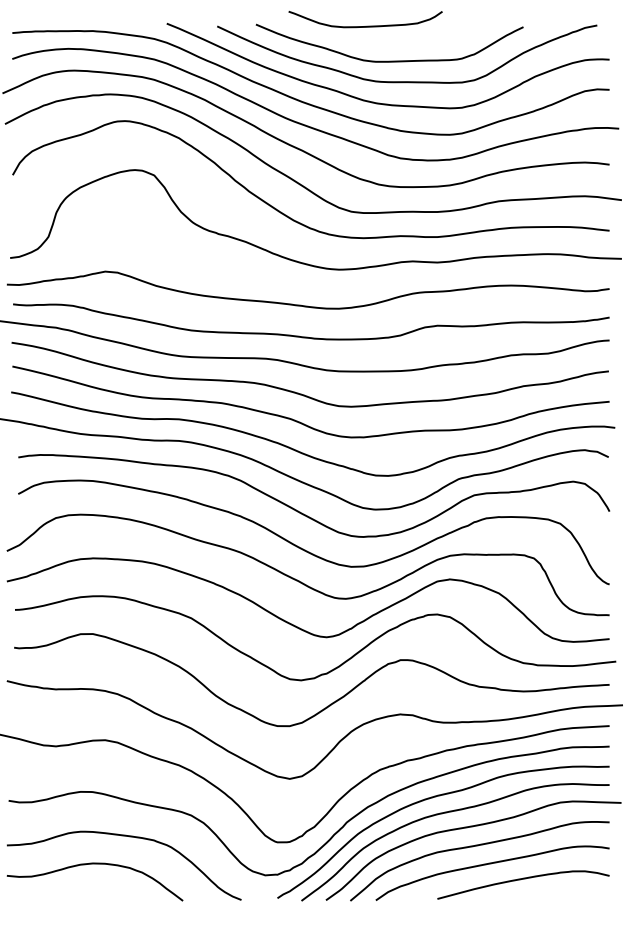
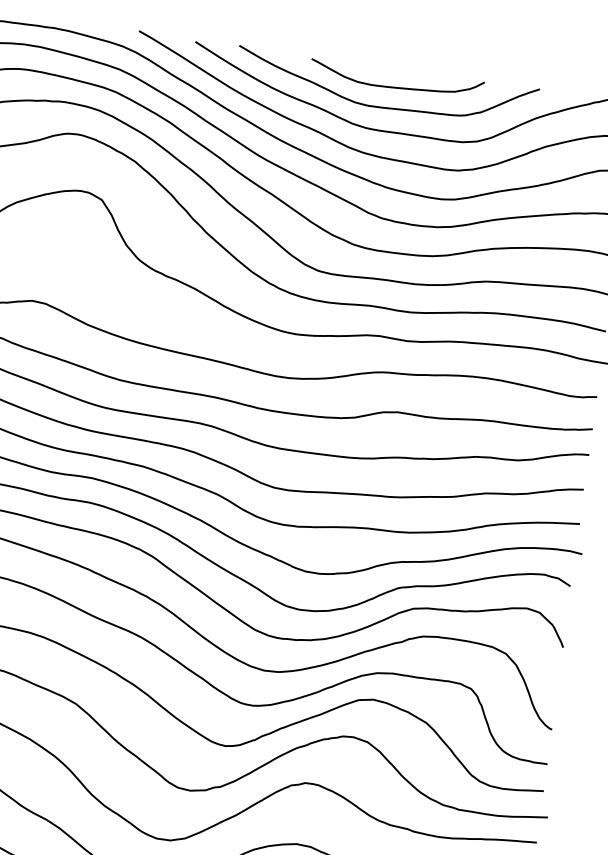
curve: (366, 25) -> (397, 86), moved

